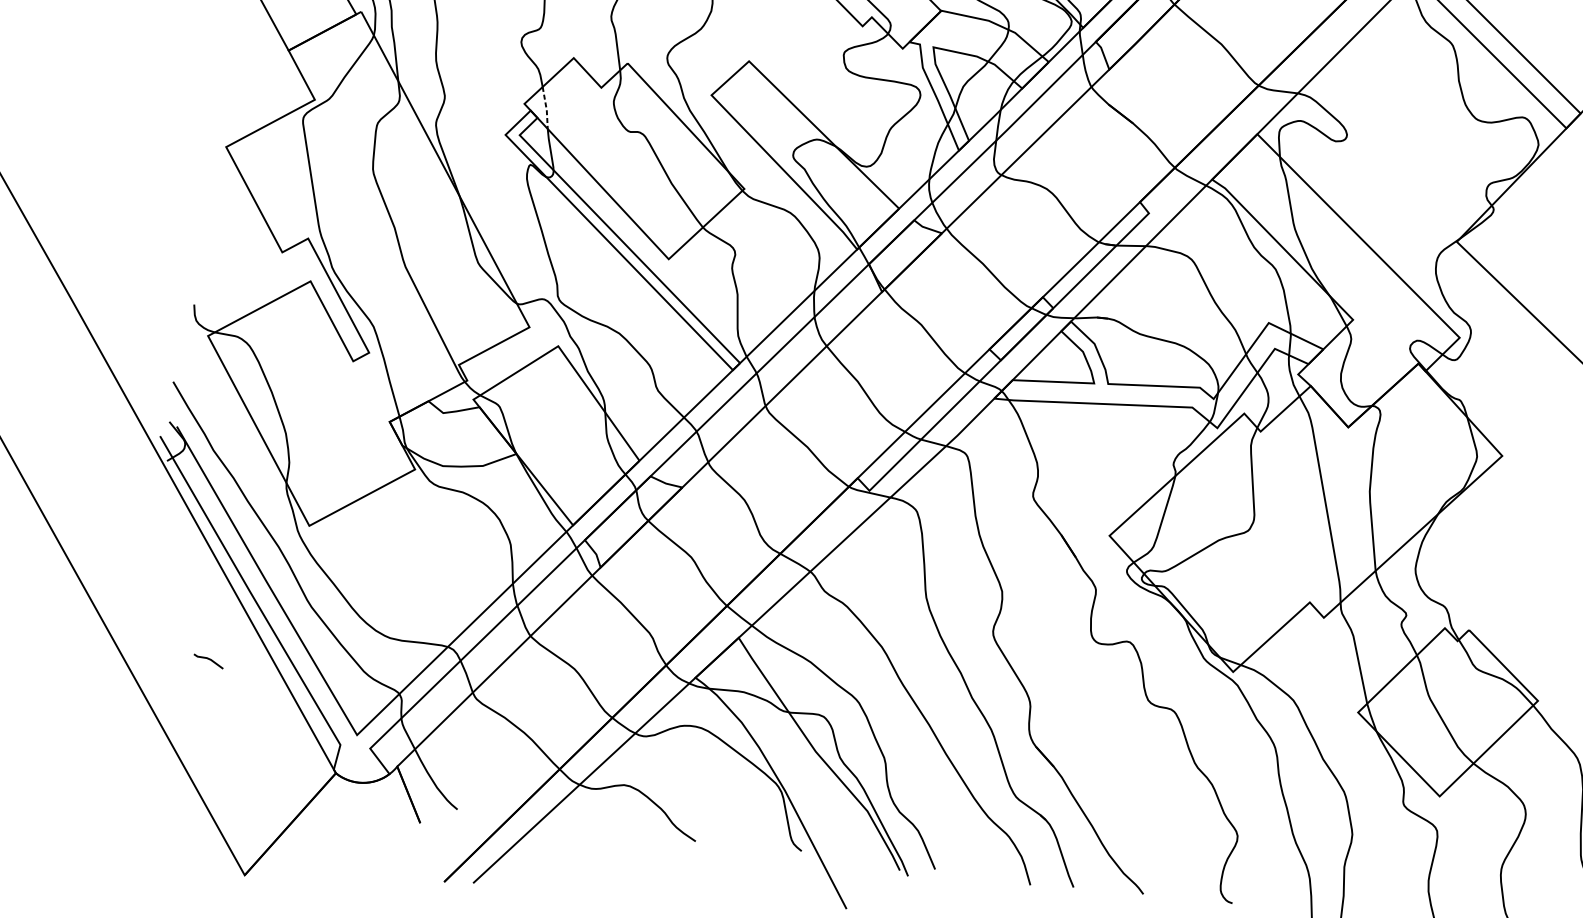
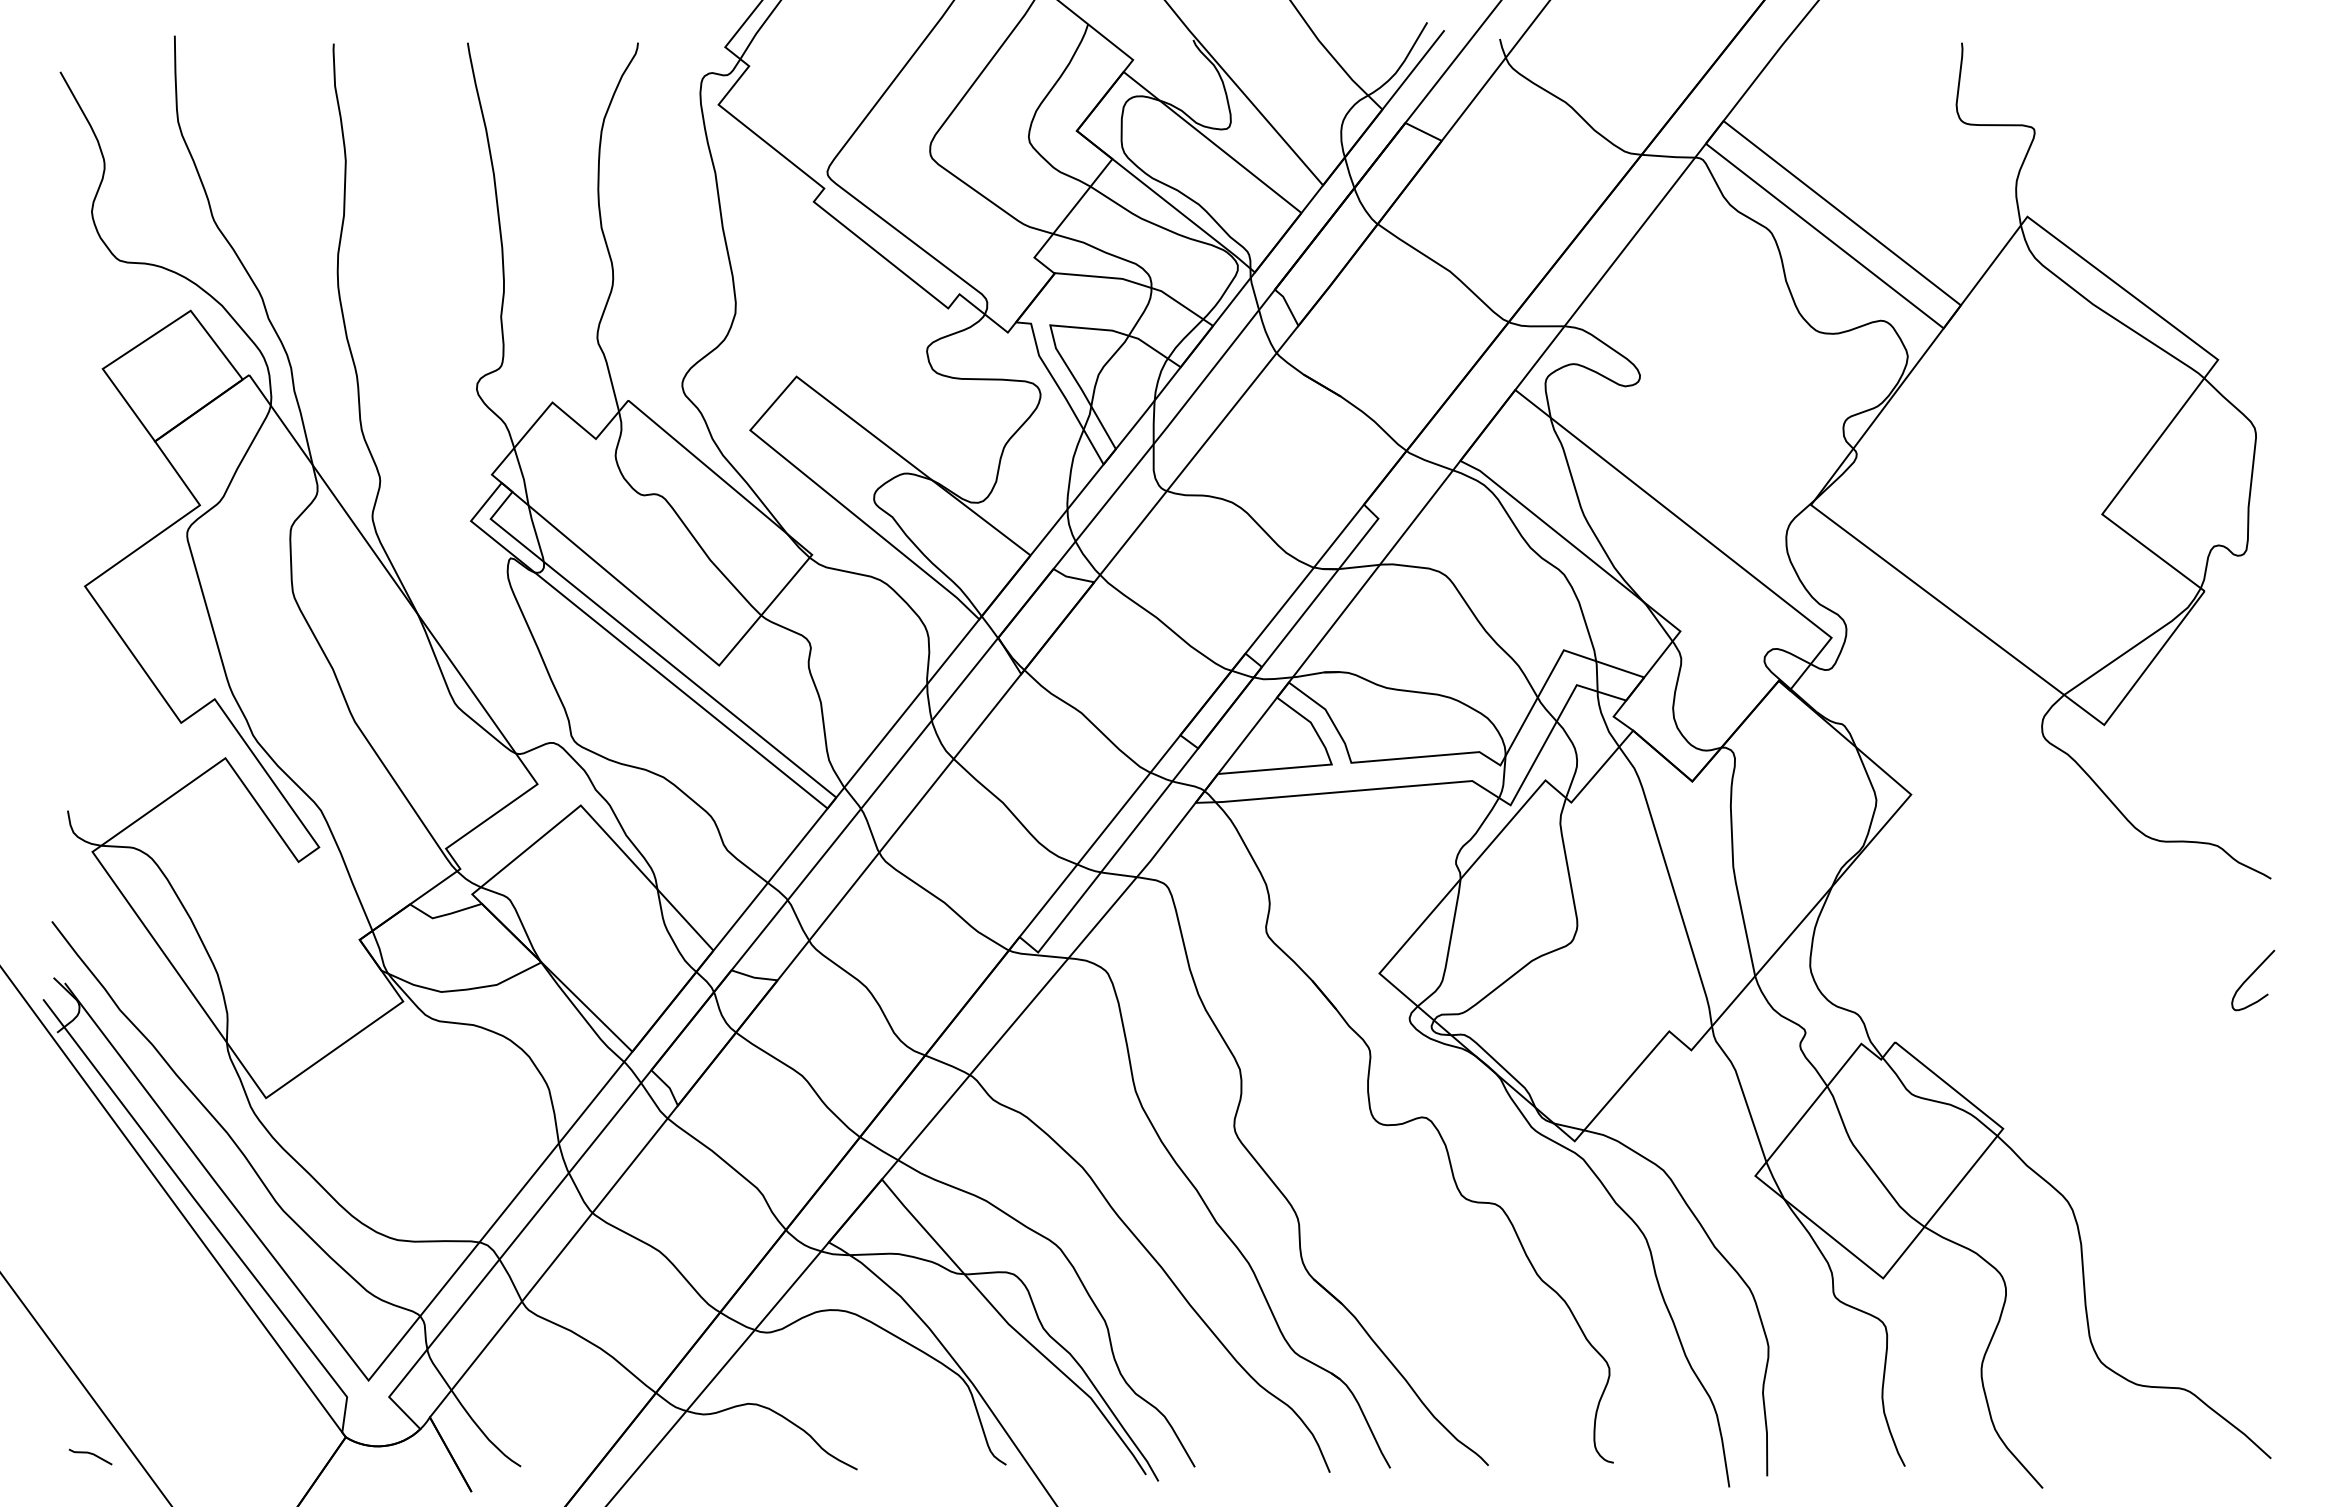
line: (546, 107) -> (523, 476), dashed -> solid
line: (208, 659) -> (90, 1454), moved

